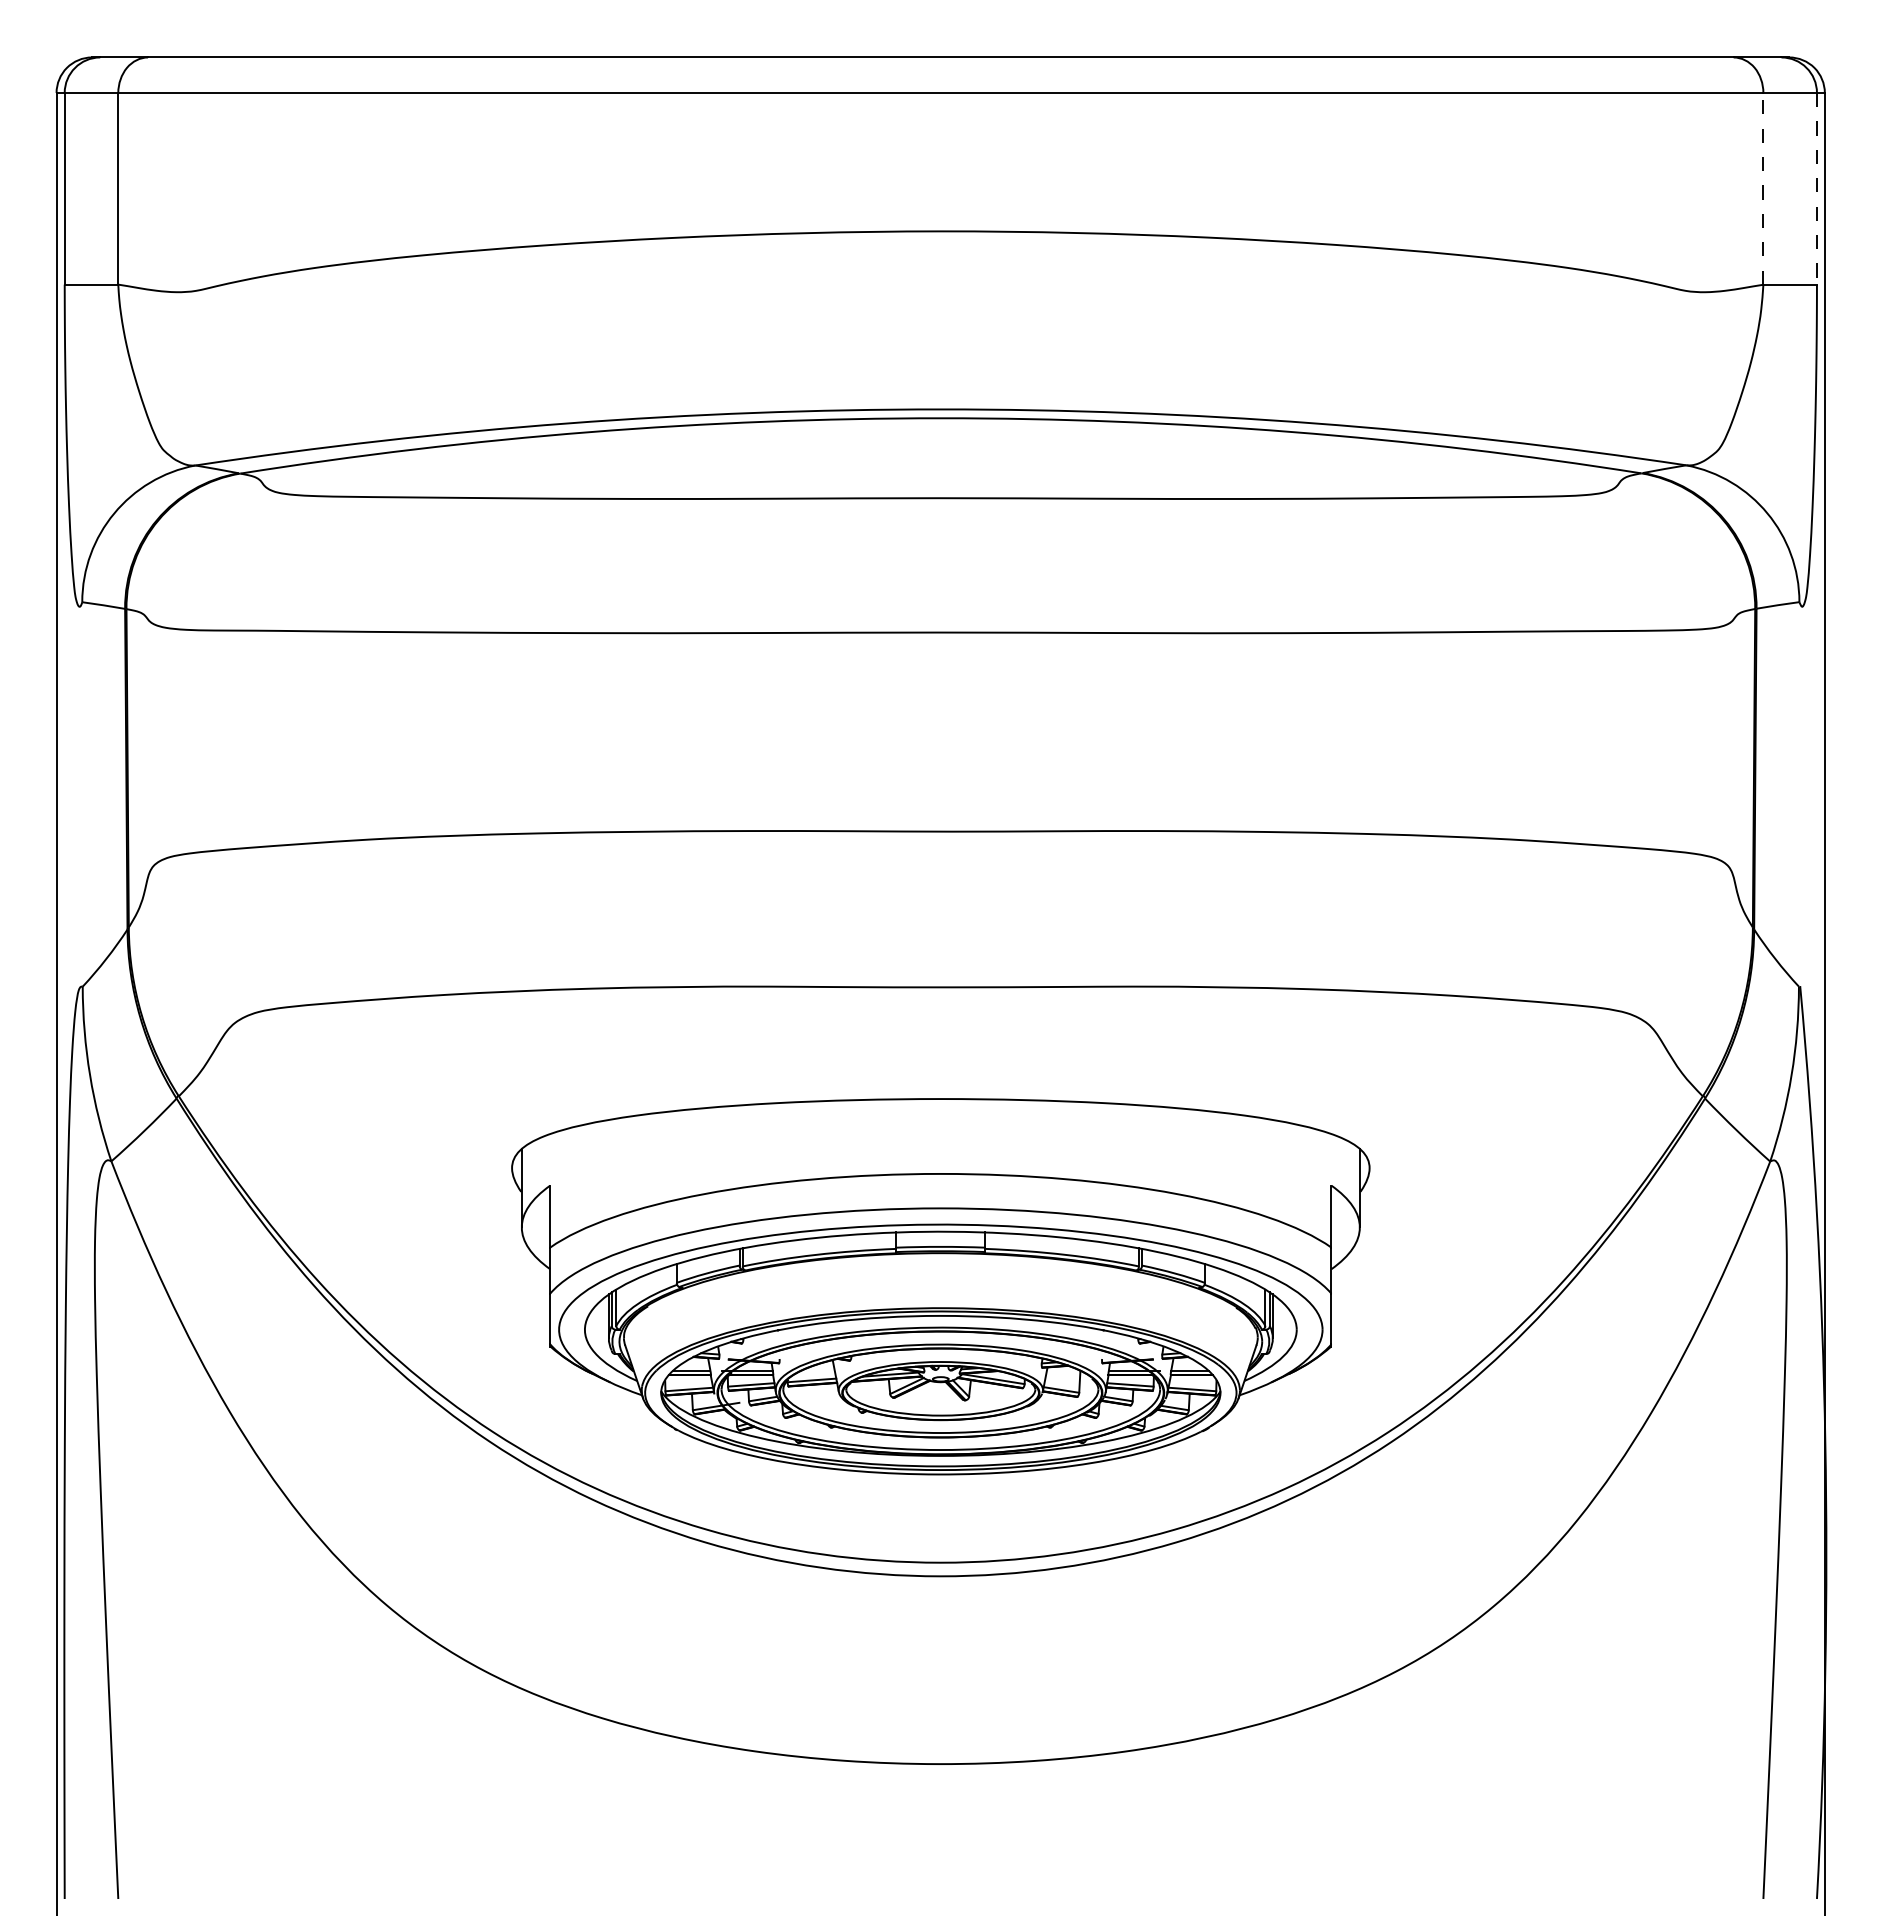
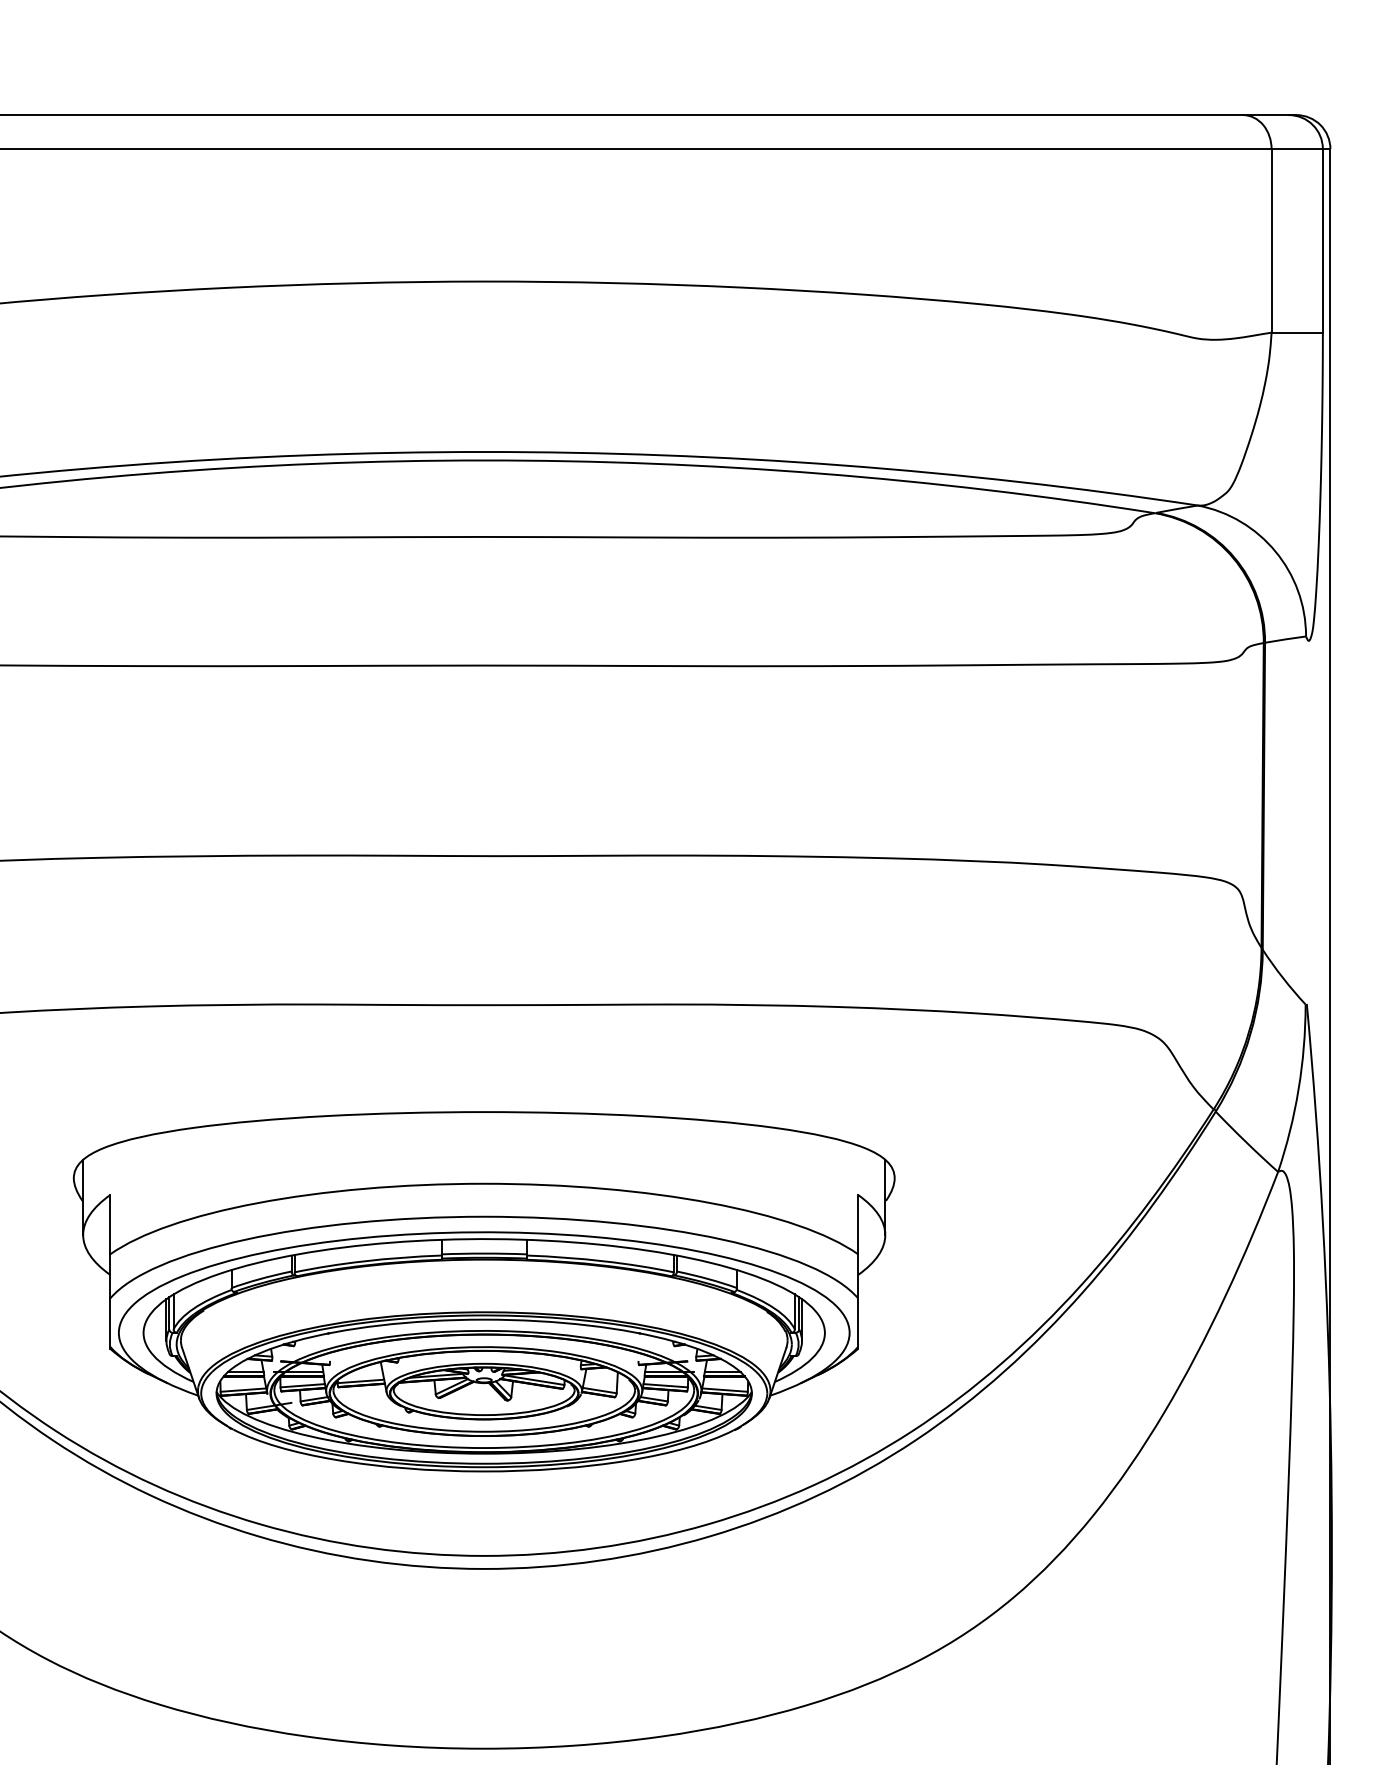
line: (1763, 188) -> (1271, 240), dashed -> solid
line: (1816, 188) -> (1322, 240), dashed -> solid

